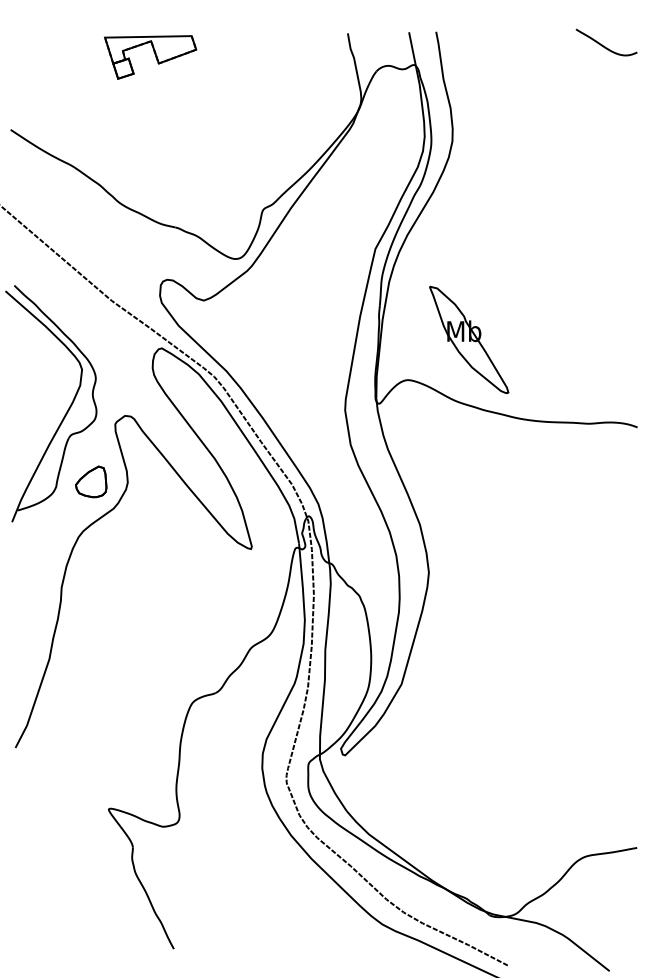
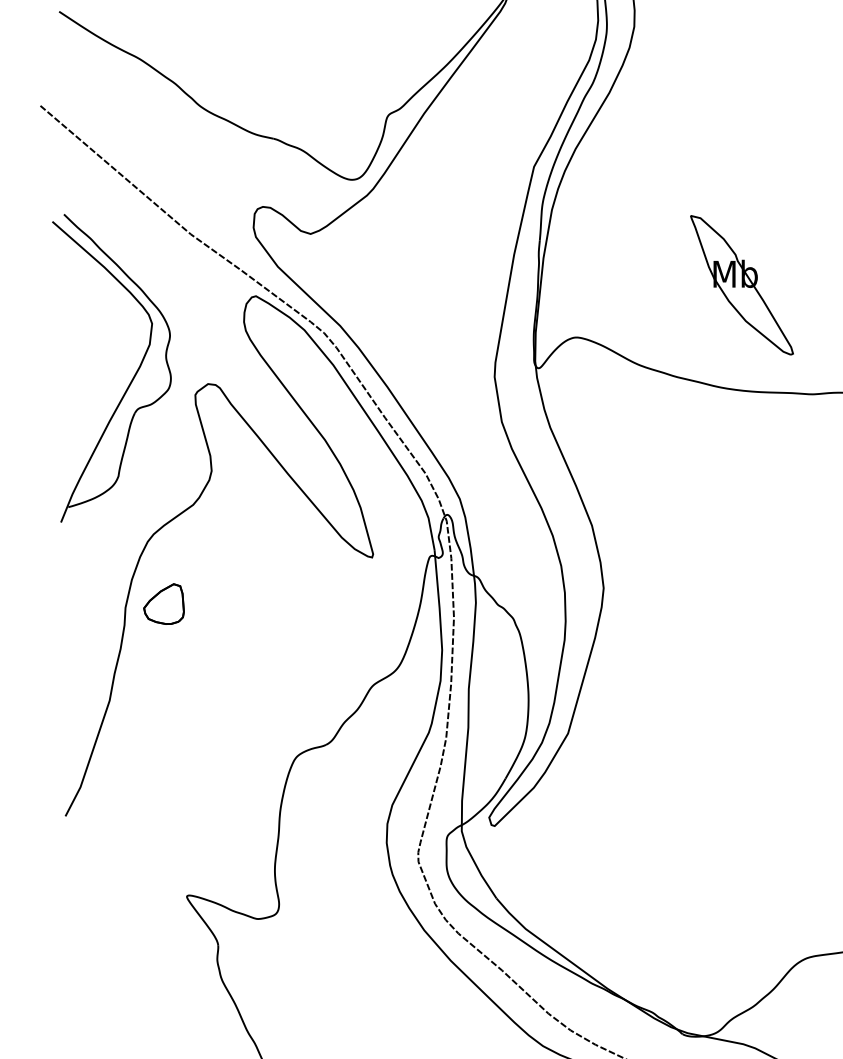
part: (469, 339) -> (742, 284), moved
part: (91, 481) -> (164, 603), moved

